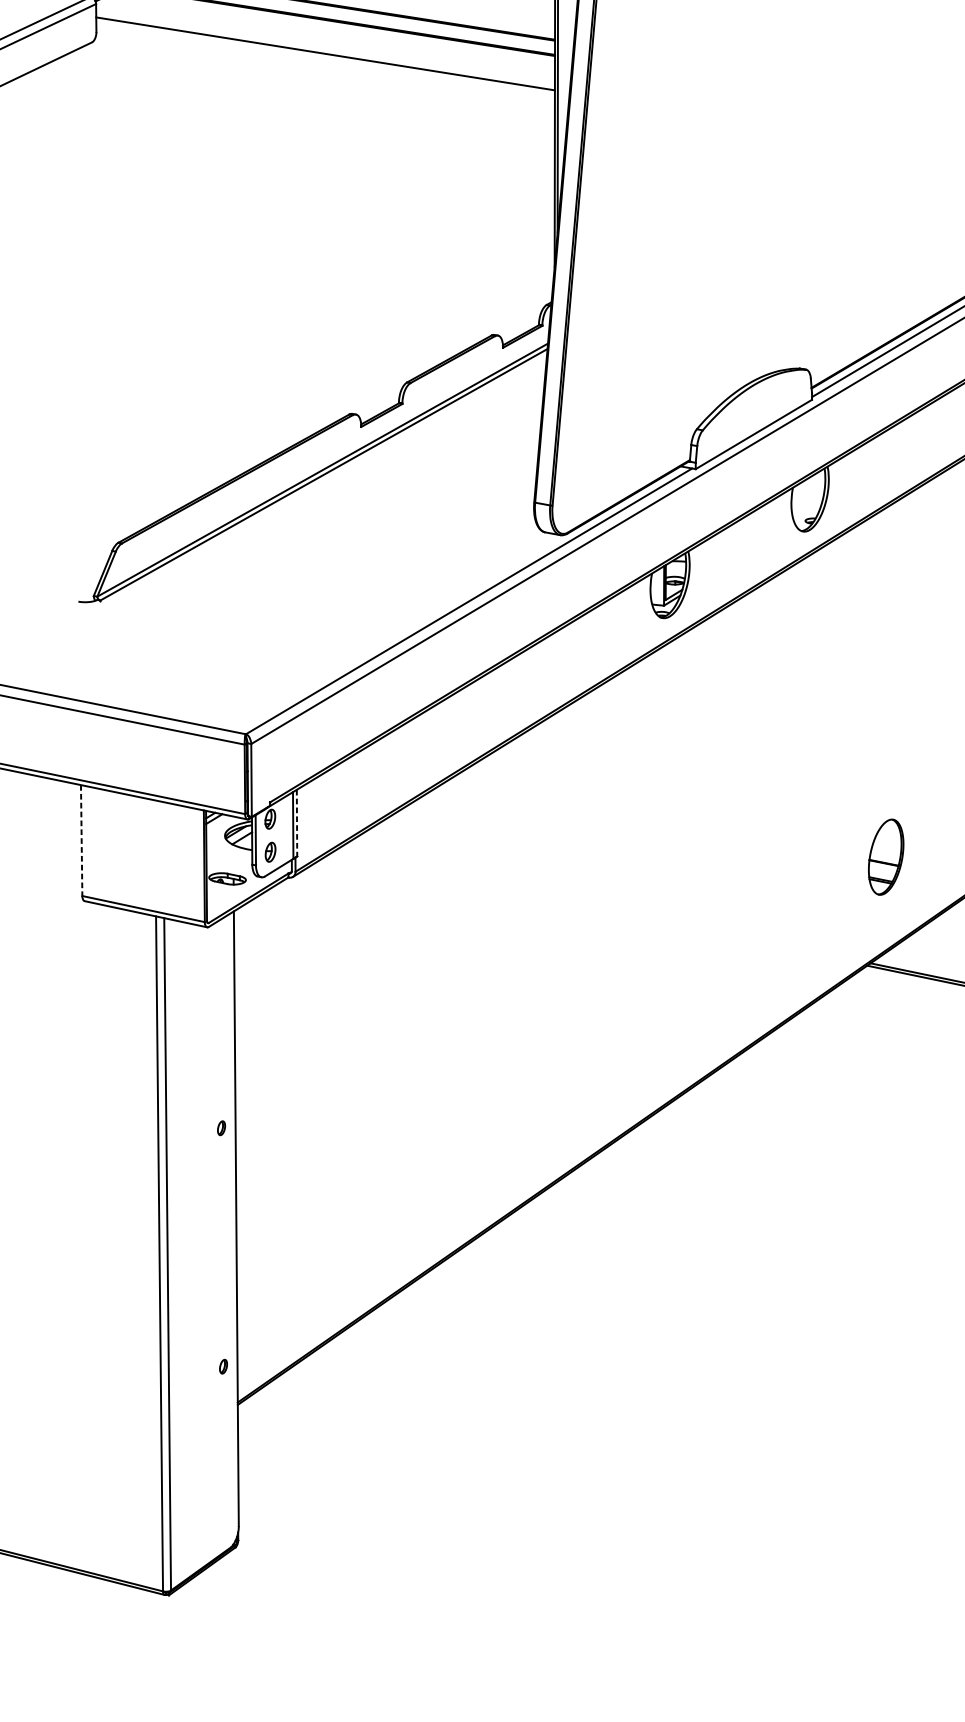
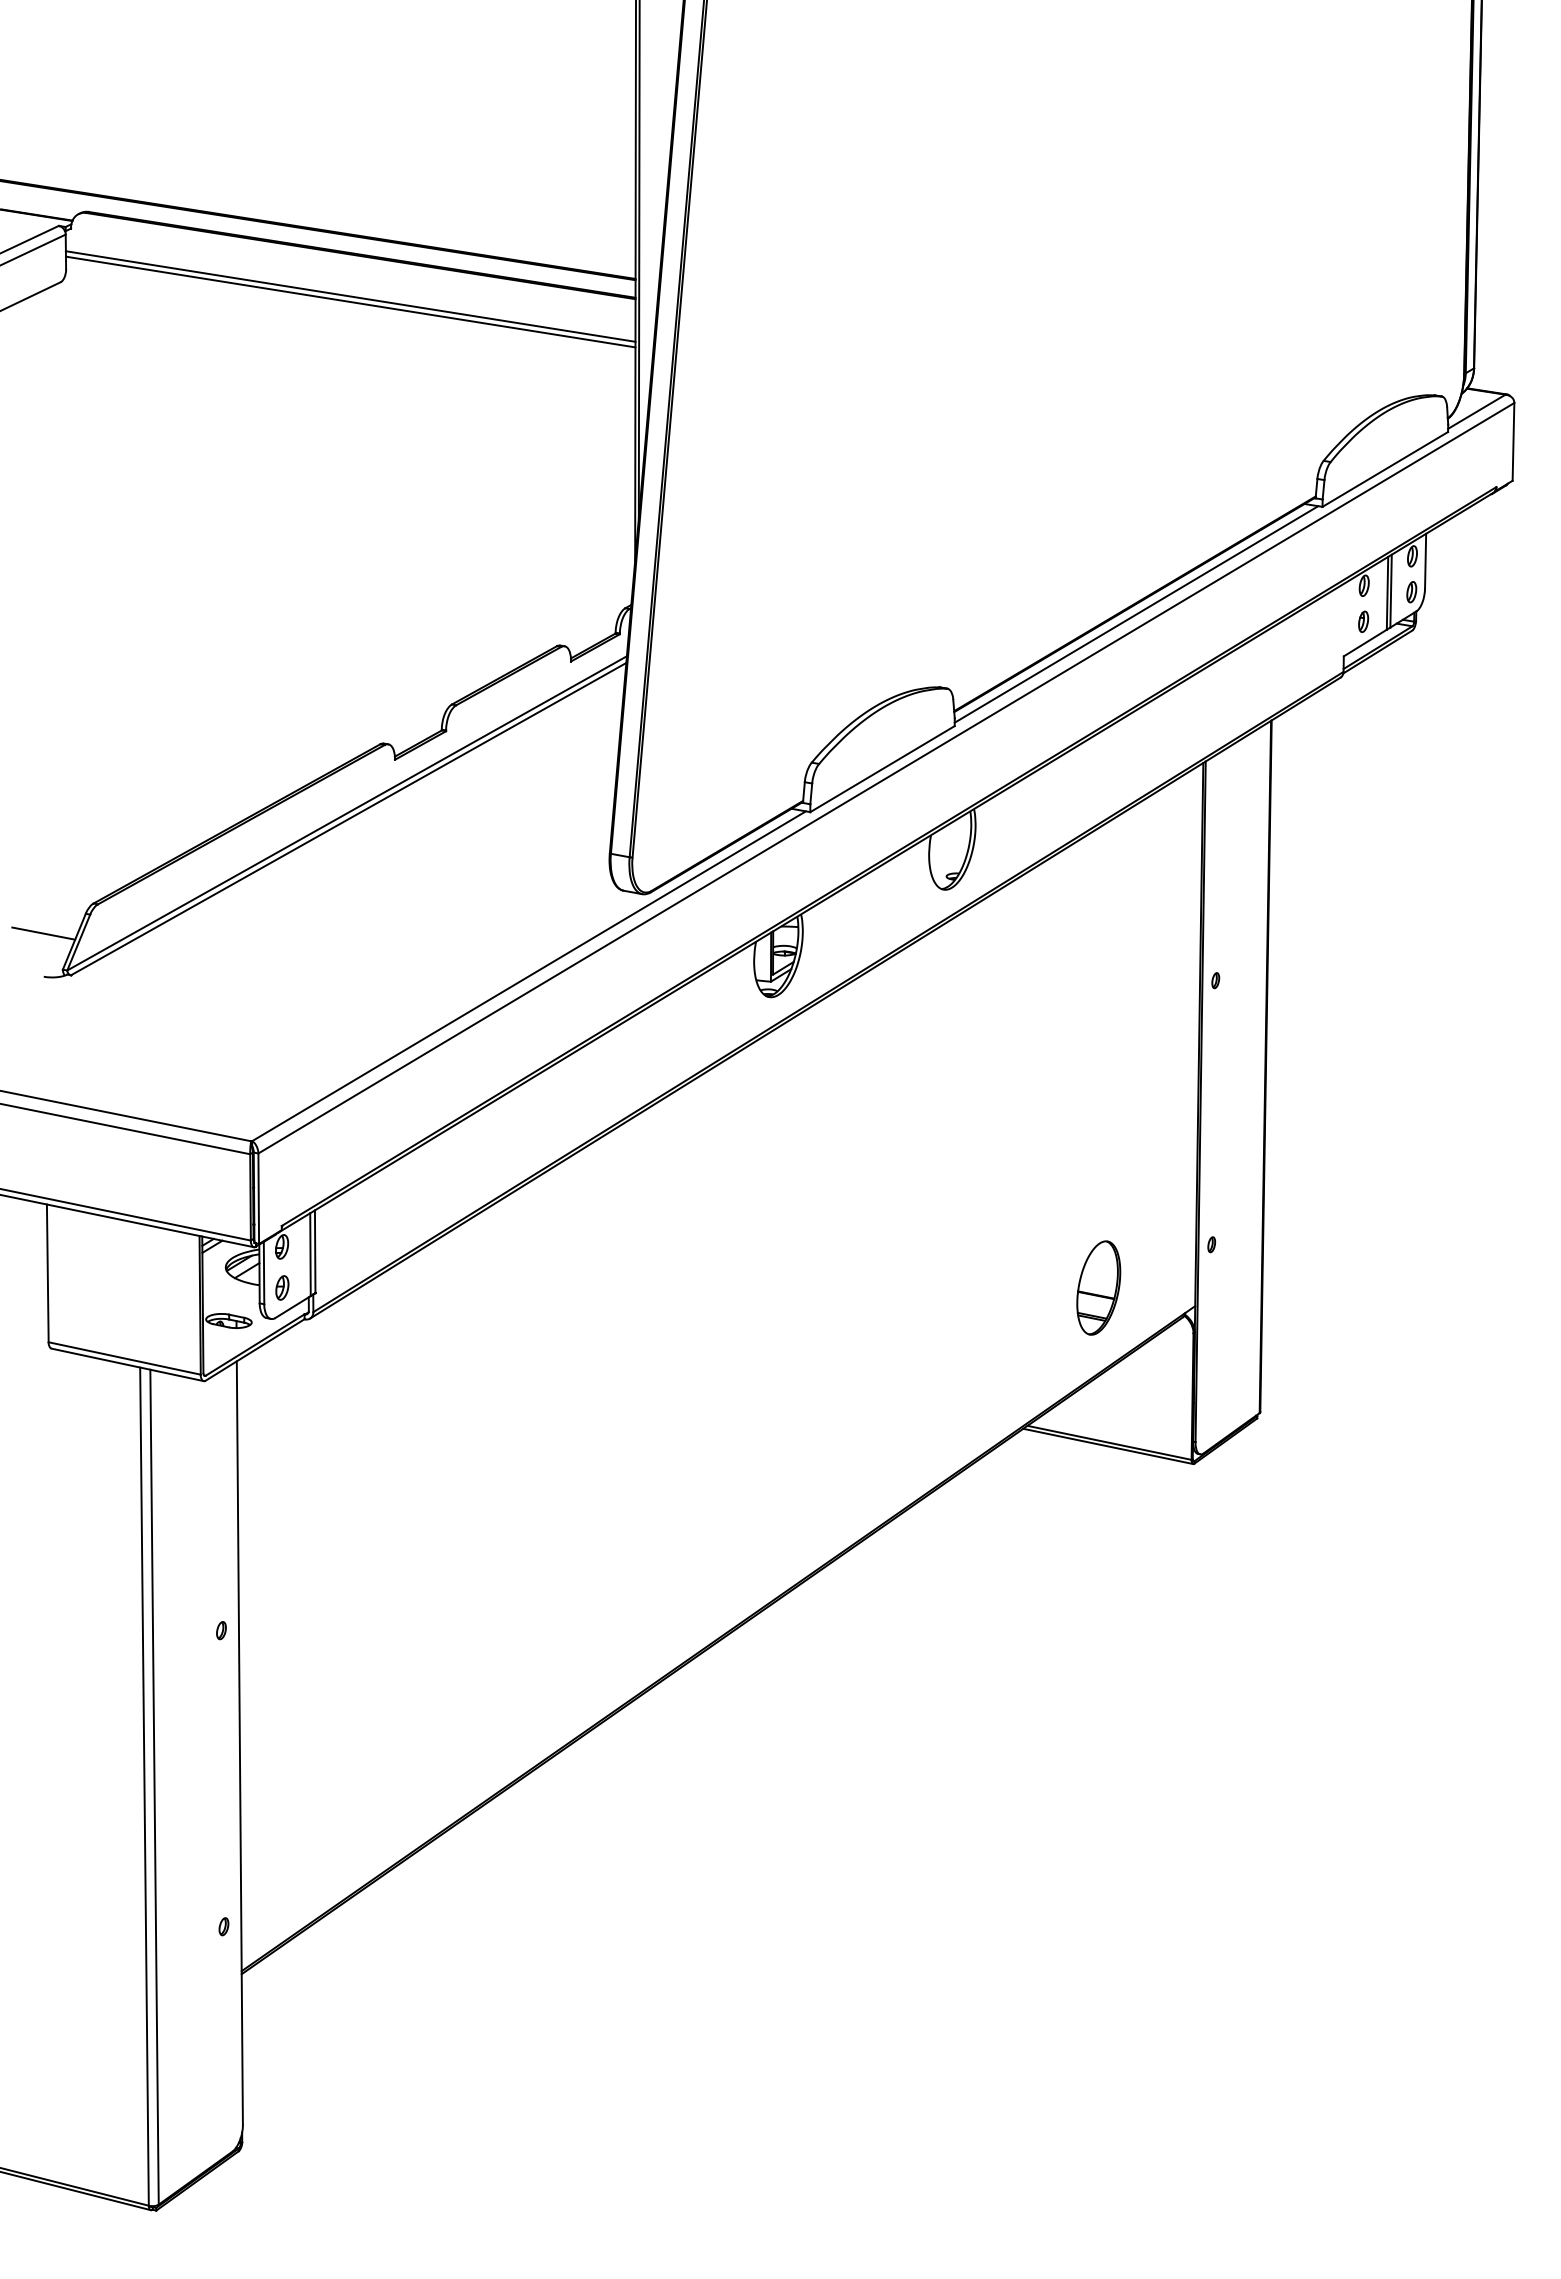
line: (325, 57) -> (350, 301), added
line: (78, 566) -> (43, 933), added
line: (297, 823) -> (315, 1252), dashed -> solid
line: (81, 840) -> (47, 1273), dashed -> solid
part: (885, 856) -> (1098, 1287), moved

